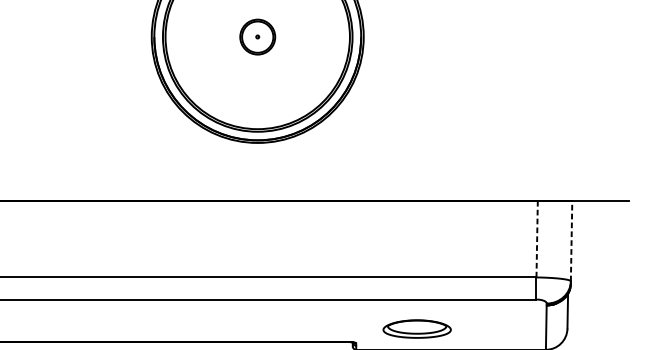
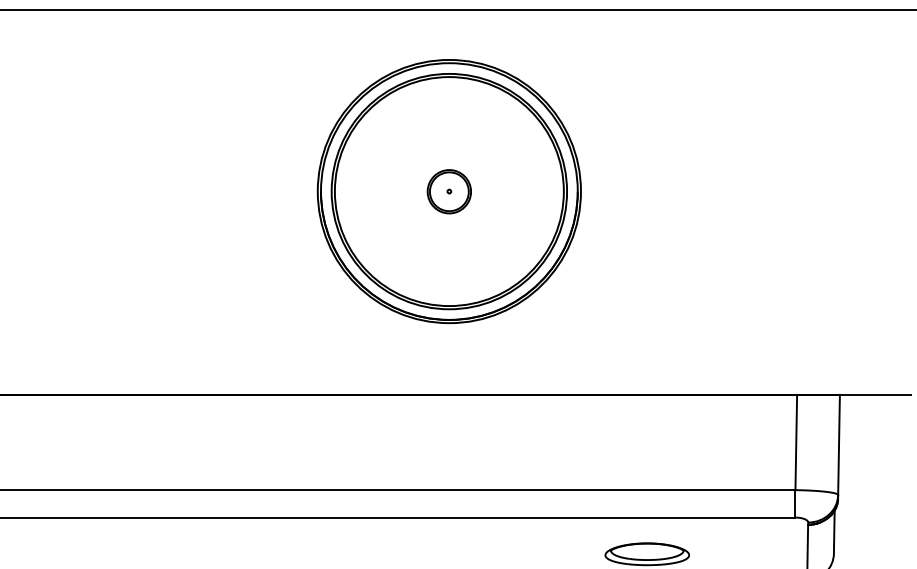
line: (537, 239) -> (796, 442), dashed -> solid
line: (571, 240) -> (839, 444), dashed -> solid

